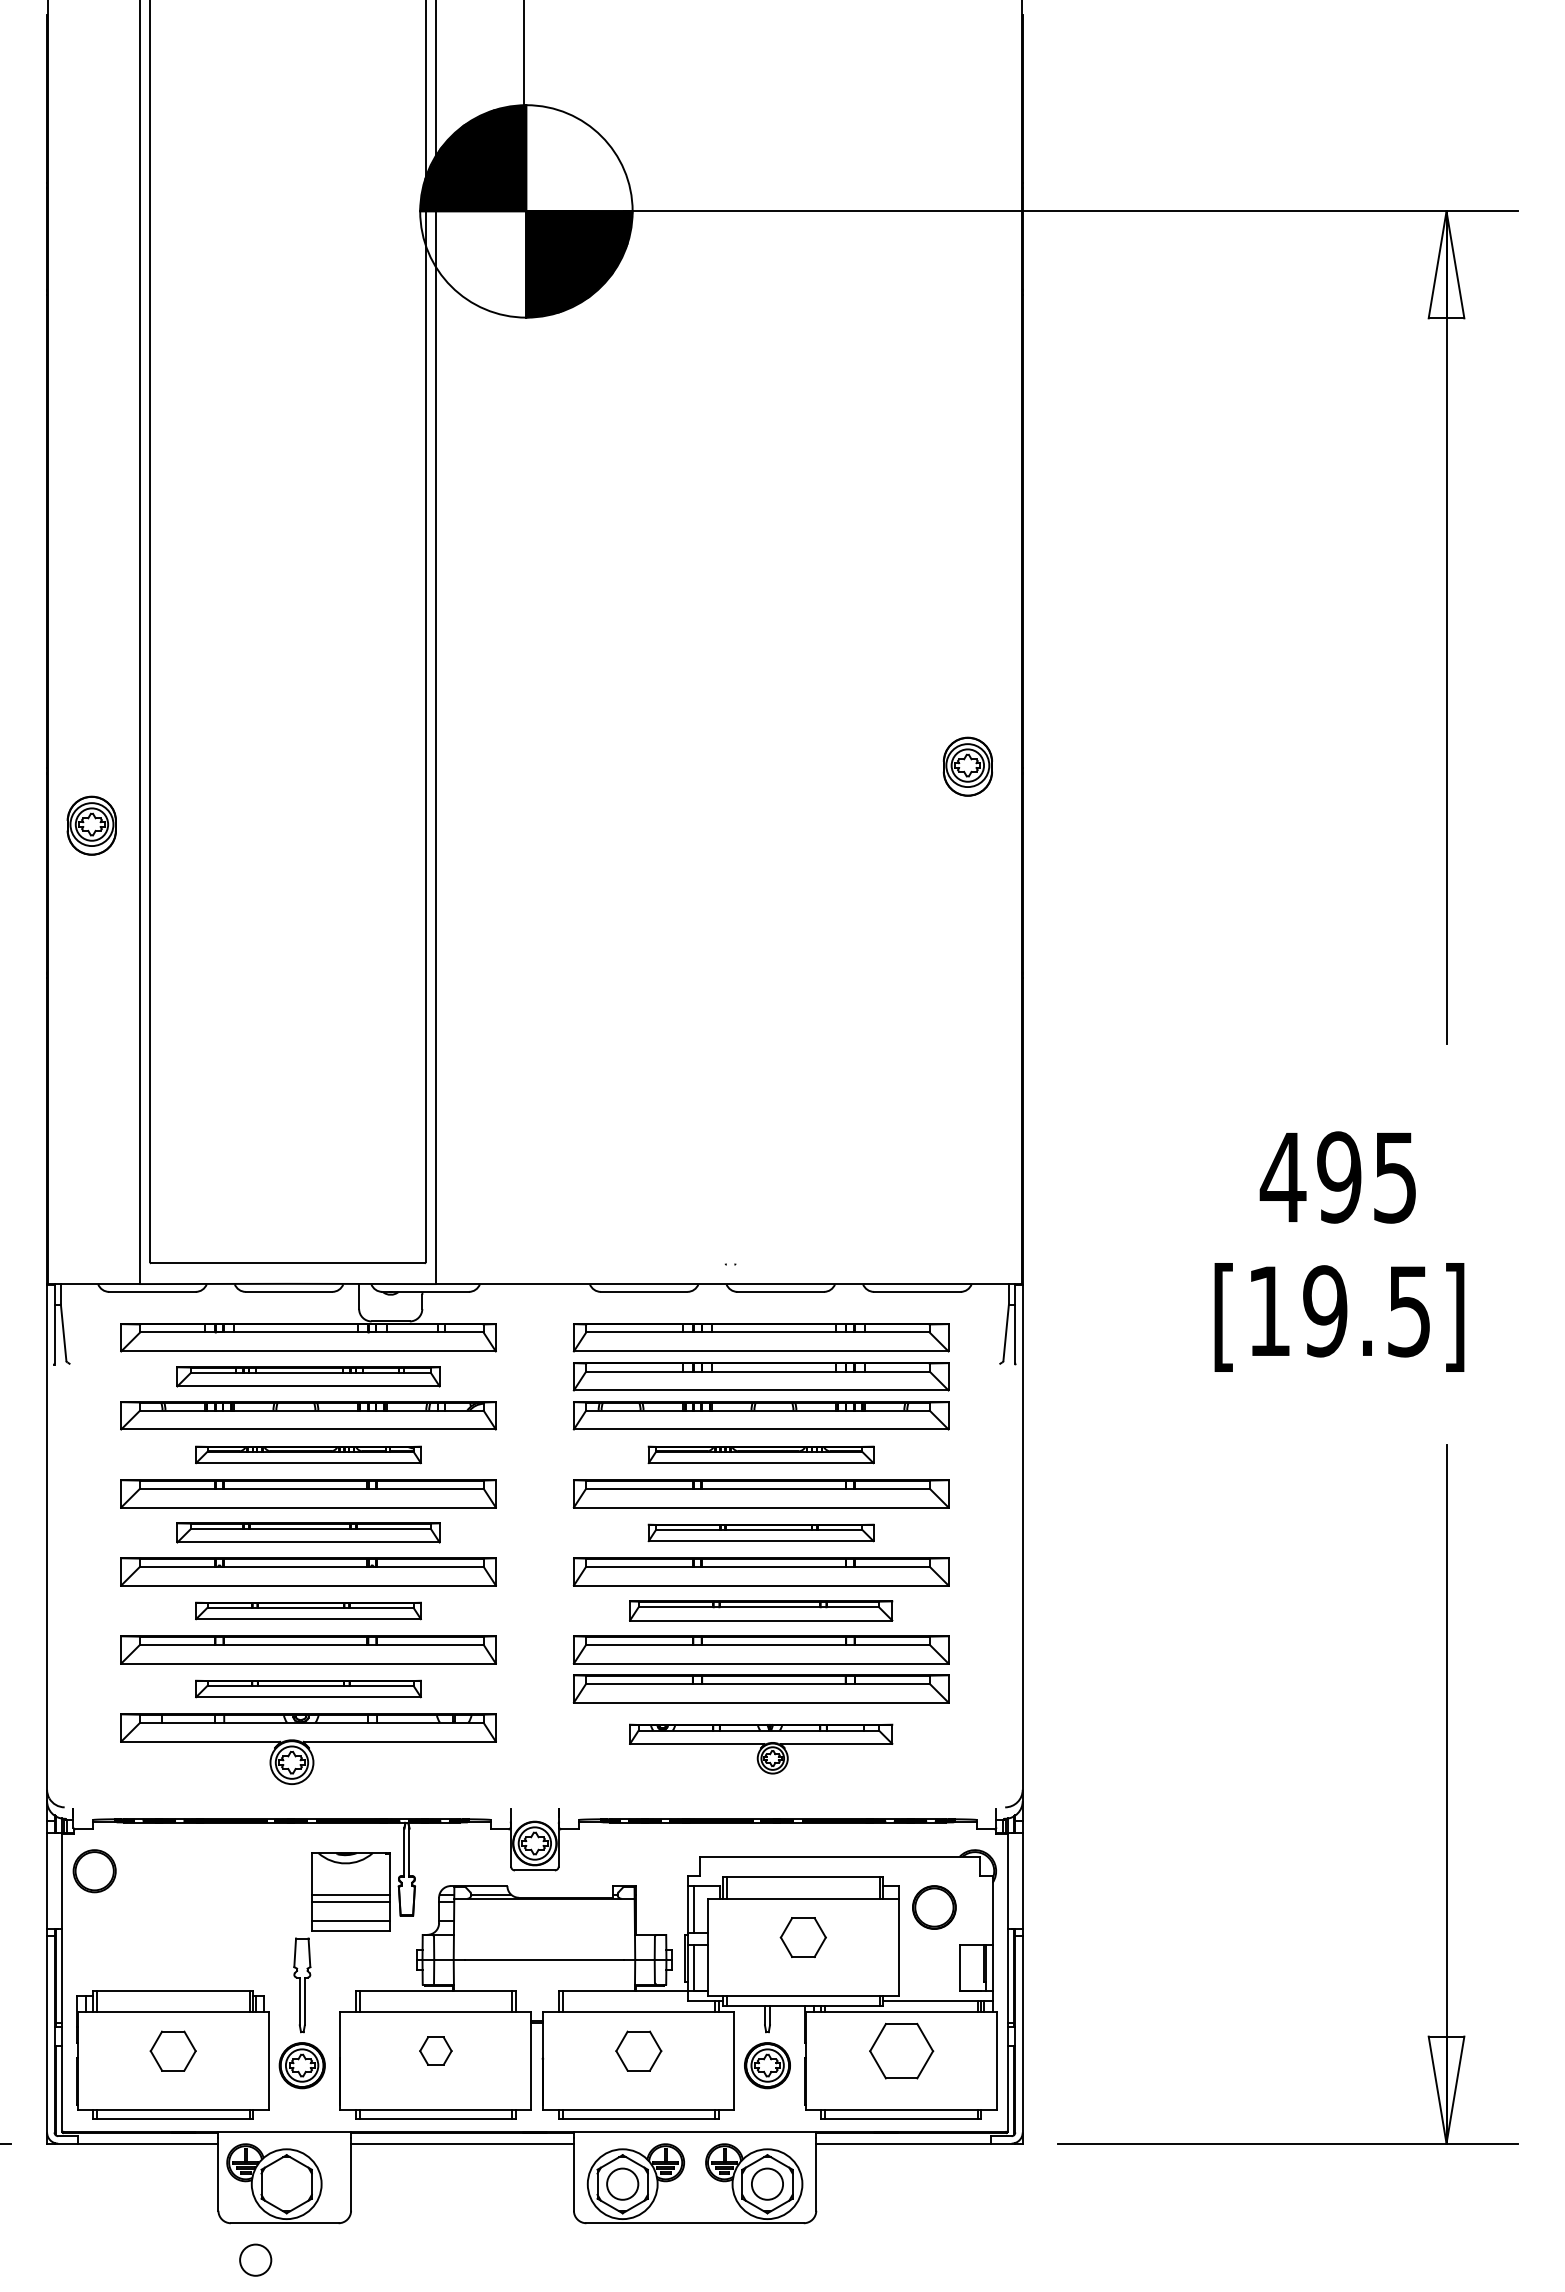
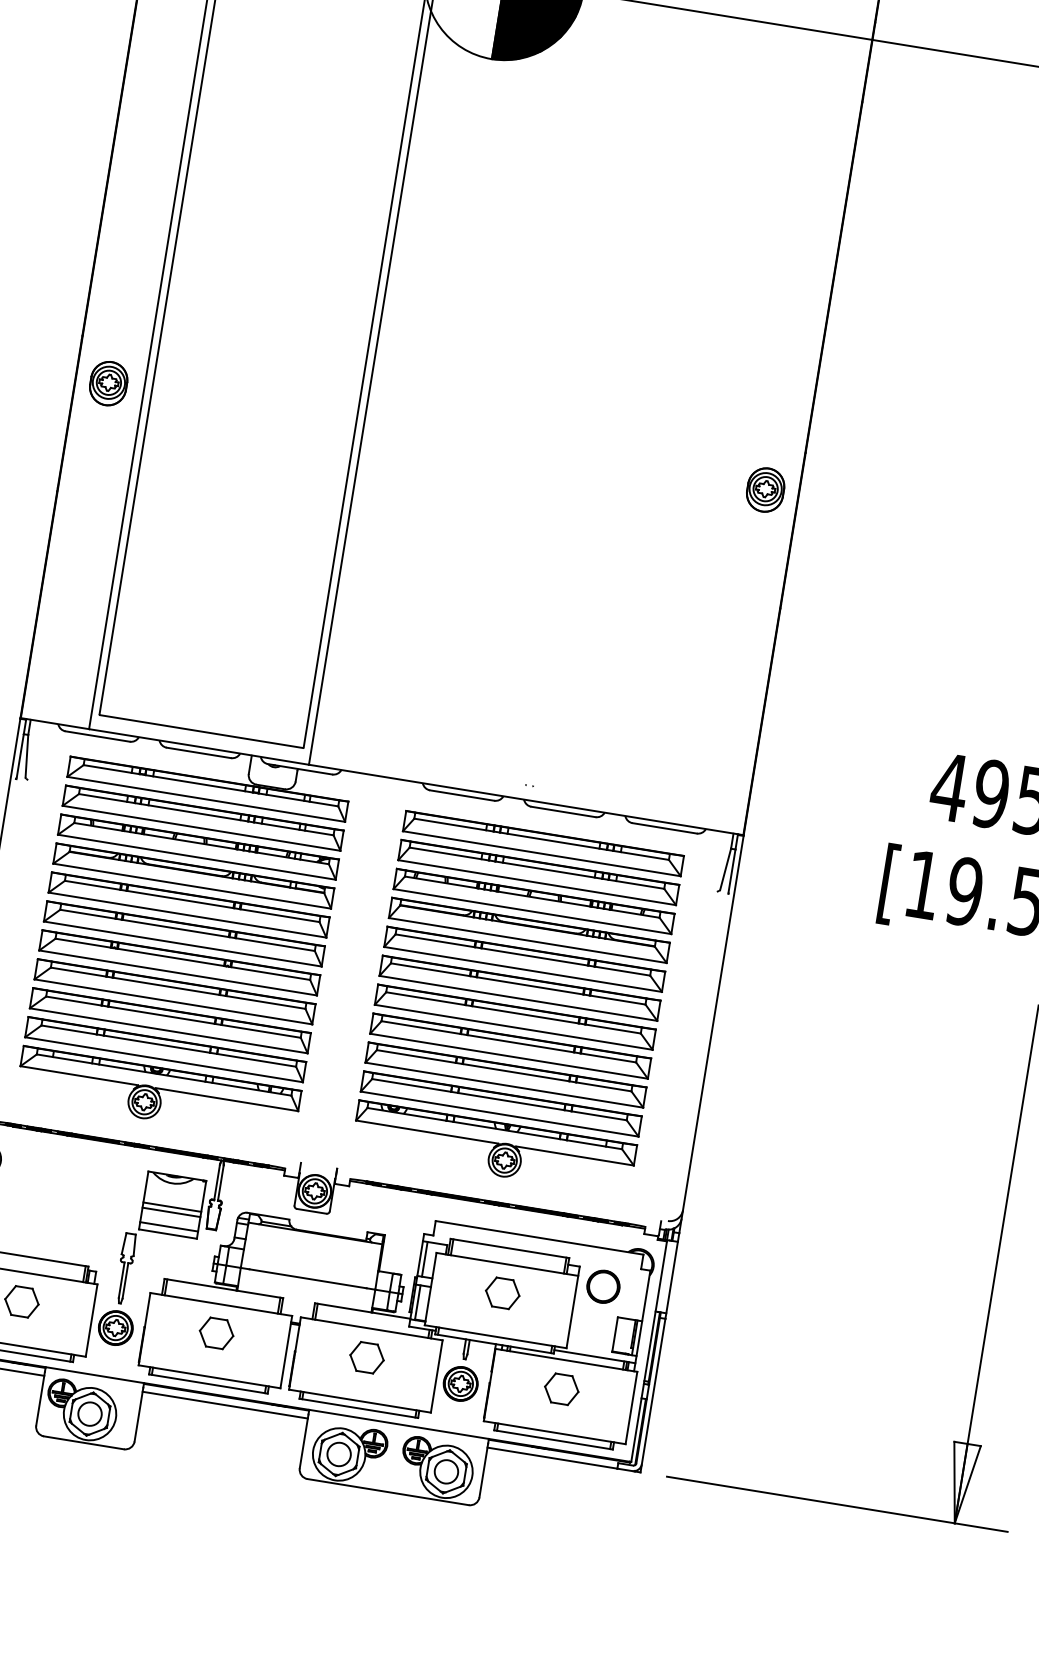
part: (967, 766) -> (765, 489), moved
part: (308, 1376) -> (203, 817), size x1.43
part: (308, 1454) -> (193, 875), size x1.67
part: (760, 1454) -> (528, 930), size x1.67
part: (308, 1532) -> (184, 933), size x1.43
part: (760, 1532) -> (519, 987), size x1.67
part: (308, 1610) -> (175, 991), size x1.67
part: (760, 1610) -> (510, 1045), size x1.43
part: (308, 1688) -> (165, 1049), size x1.67
part: (760, 1748) -> (493, 1148), size x1.43
part: (435, 2050) -> (216, 1332), size x1.43
part: (900, 2050) -> (561, 1388), size x0.71
circle: (255, 2259) -> (89, 1413), moved

